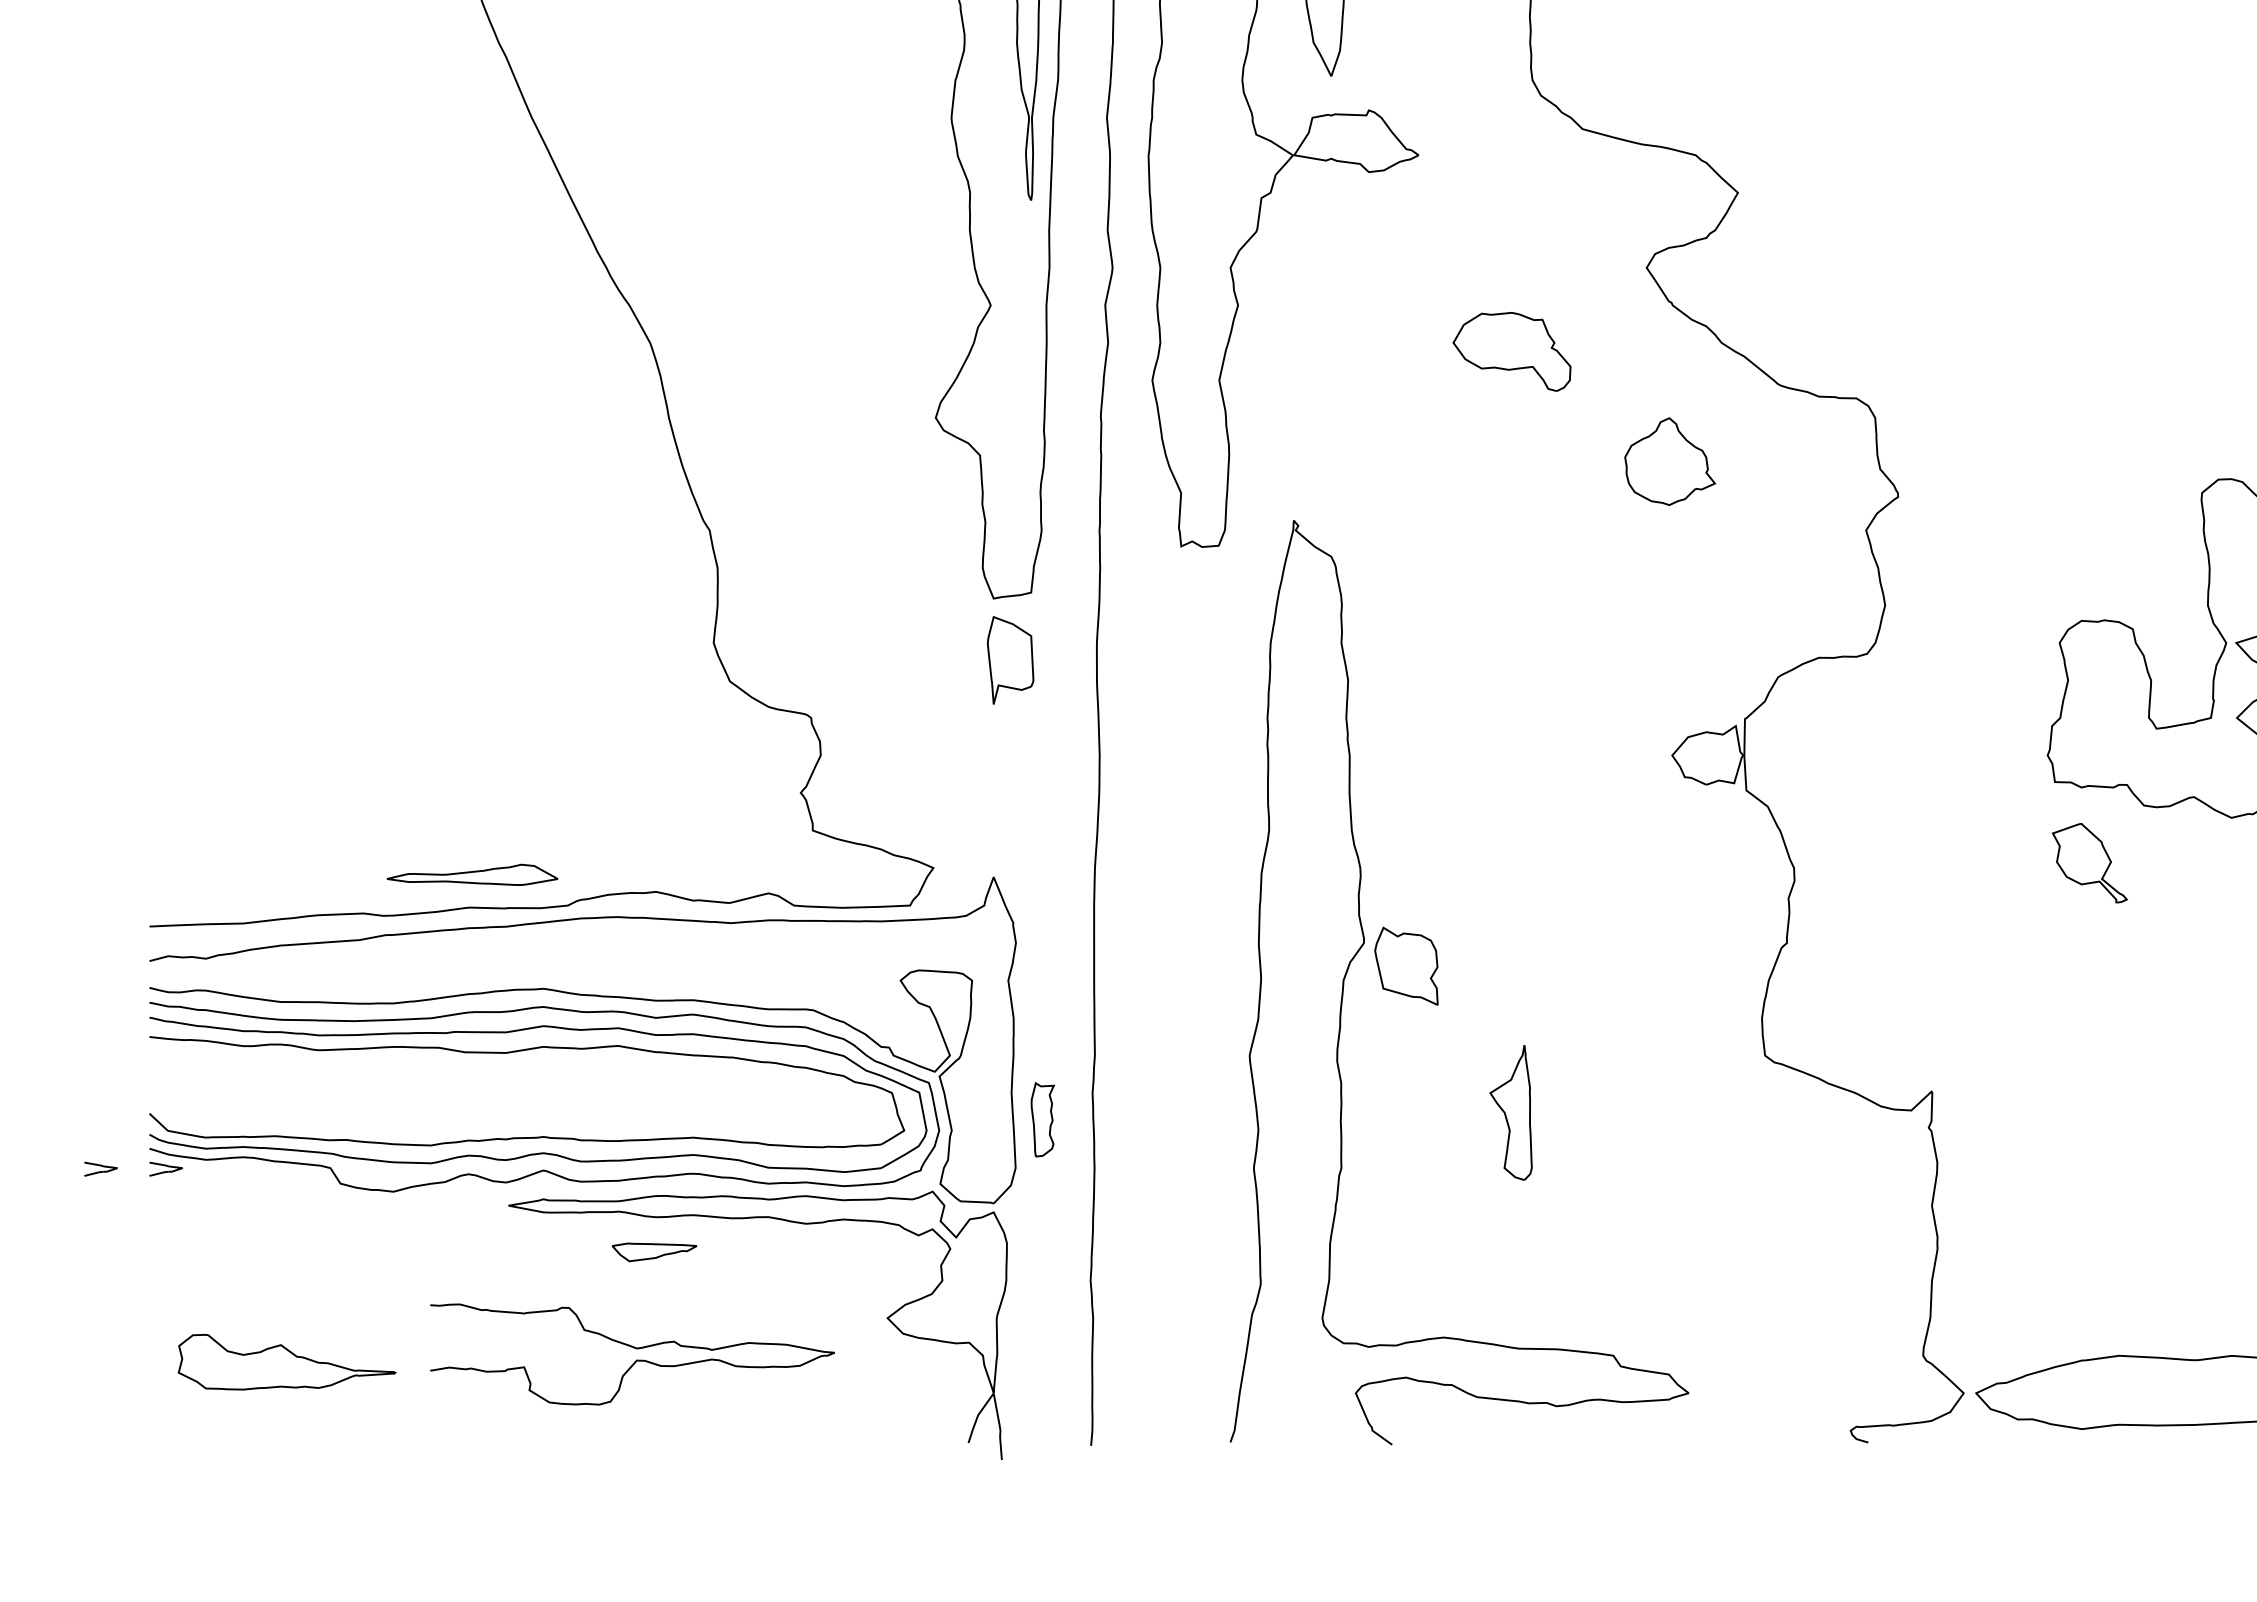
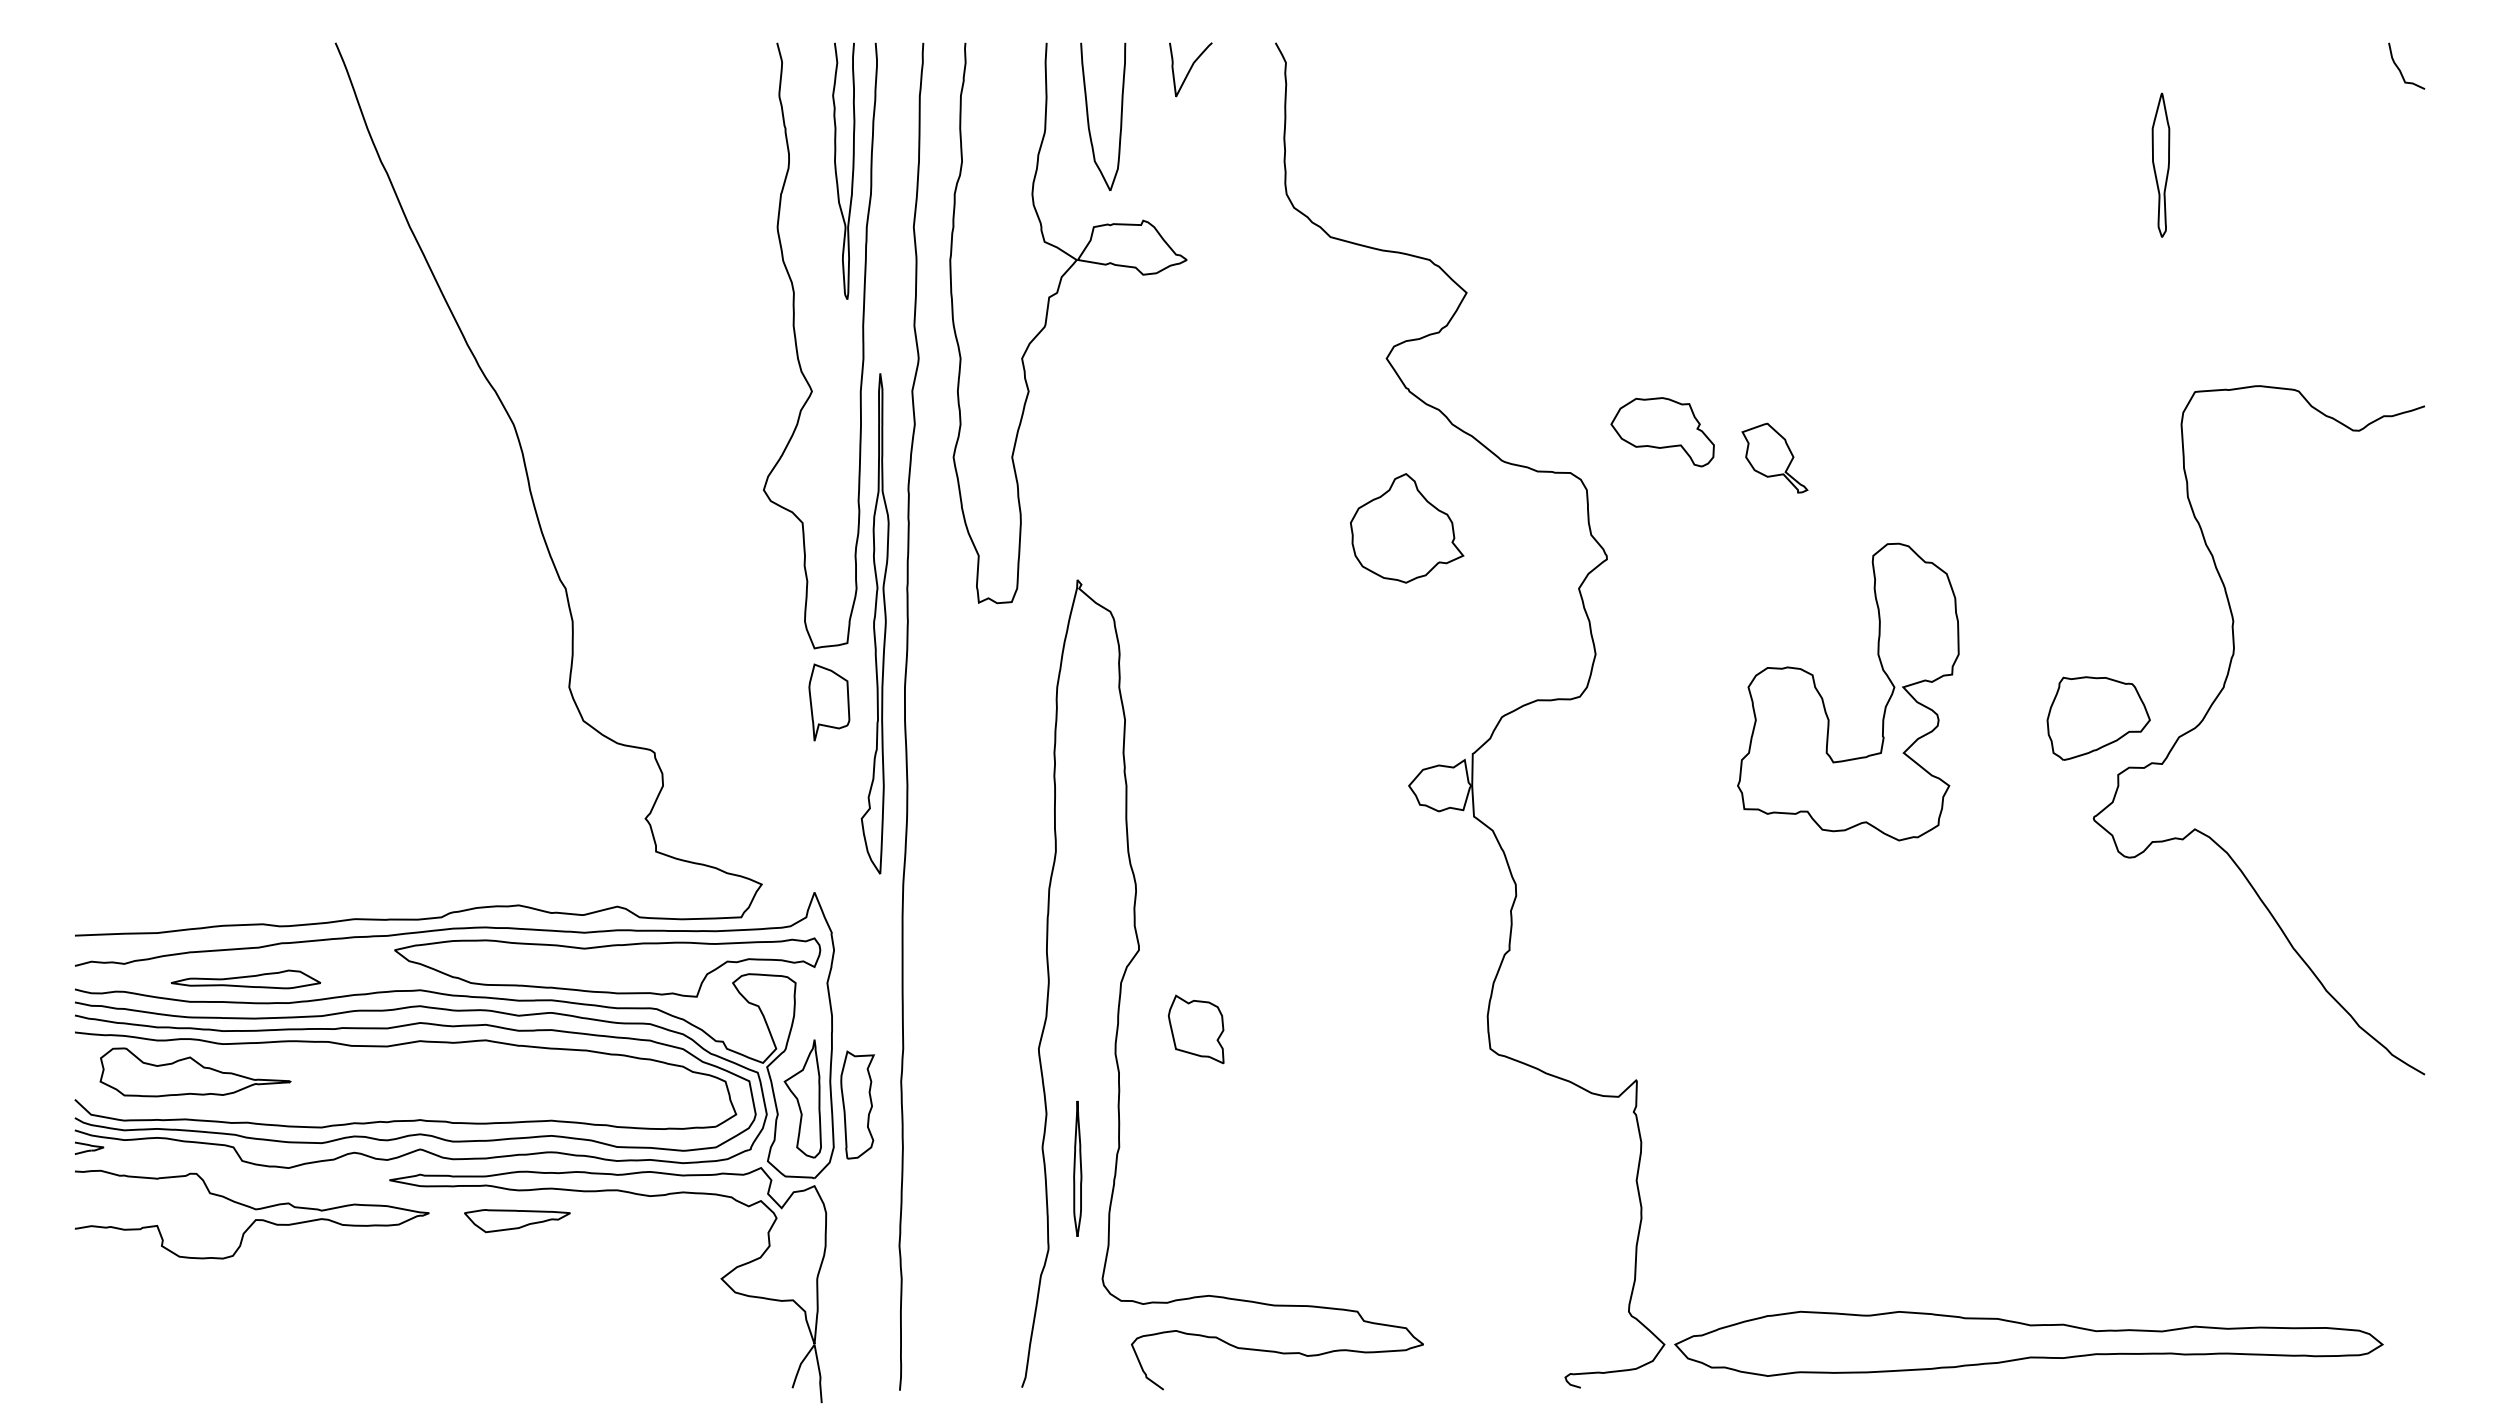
part: (1511, 352) -> (1662, 432), moved
part: (1670, 461) -> (1407, 528), size x1.43
part: (1062, 570) -> (874, 623), added
part: (2089, 862) -> (1774, 457), moved
part: (473, 874) -> (246, 979), moved
part: (757, 962) -> (607, 967), added
part: (1406, 966) -> (1196, 1029), moved
part: (1510, 1112) -> (802, 1098), moved
part: (1042, 1119) -> (857, 1104), size x1.67
part: (101, 1168) -> (32, 1147), removed
part: (1293, 1192) -> (1077, 1168), added
part: (654, 1252) -> (517, 1221), size x1.43
curve: (632, 1348) -> (252, 1209), moved
part: (287, 1362) -> (195, 1072), moved

